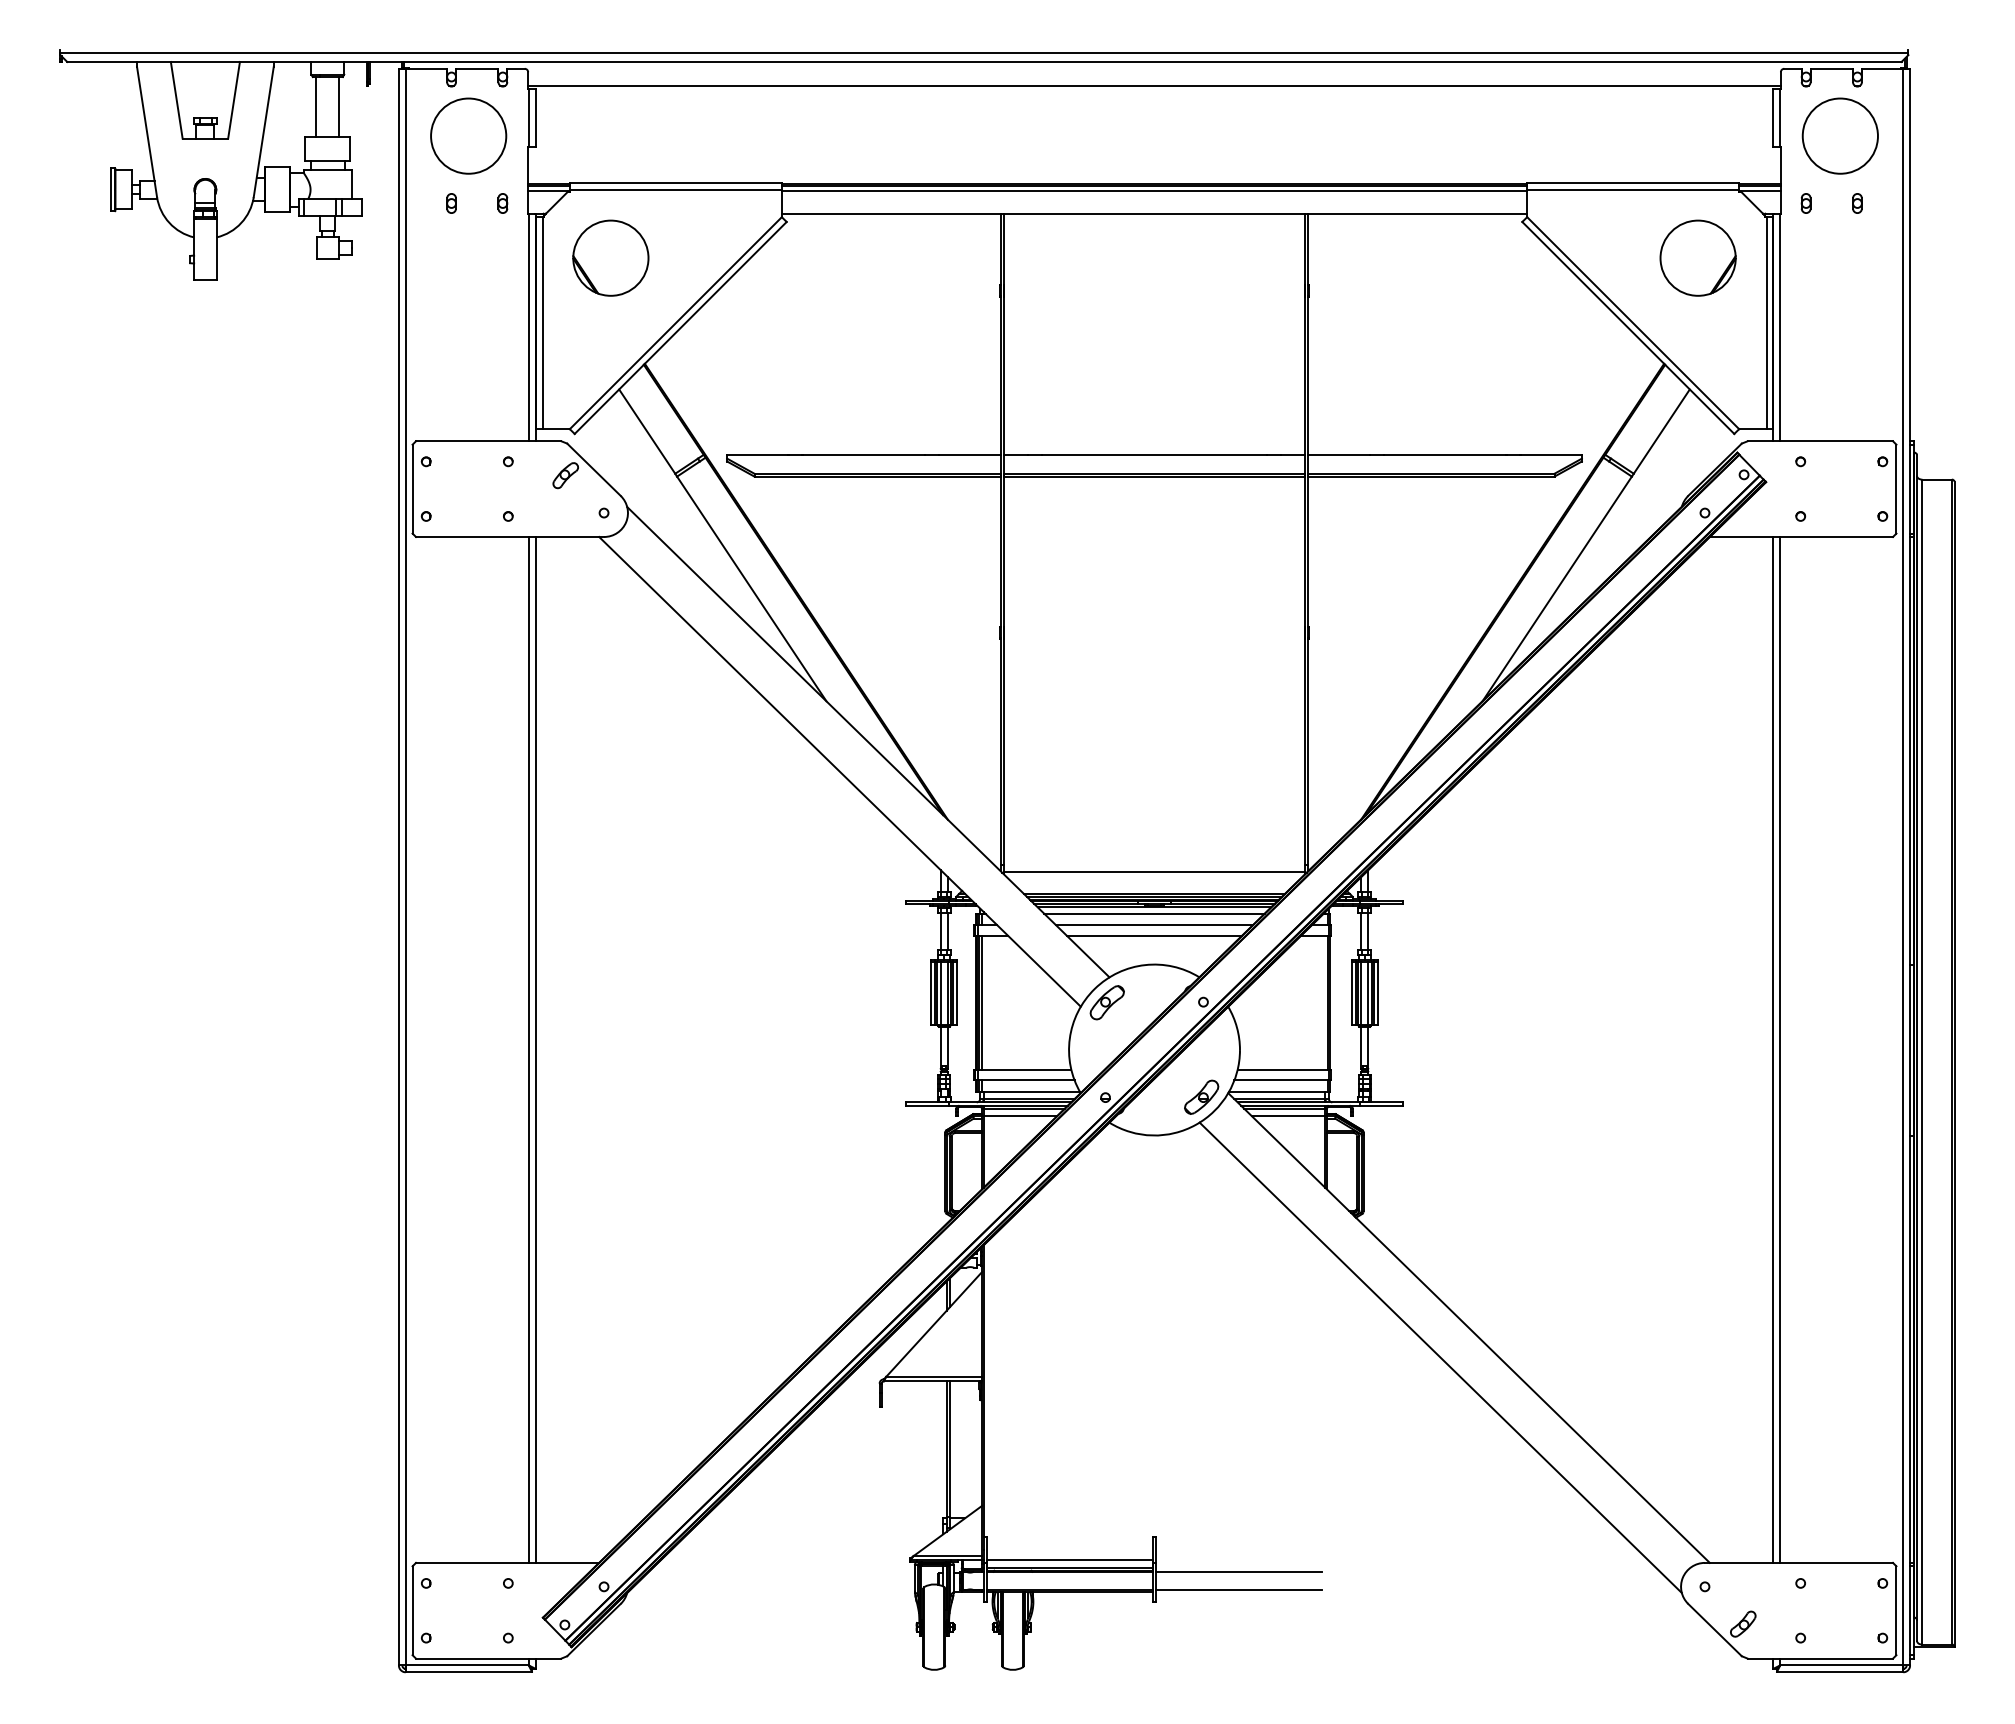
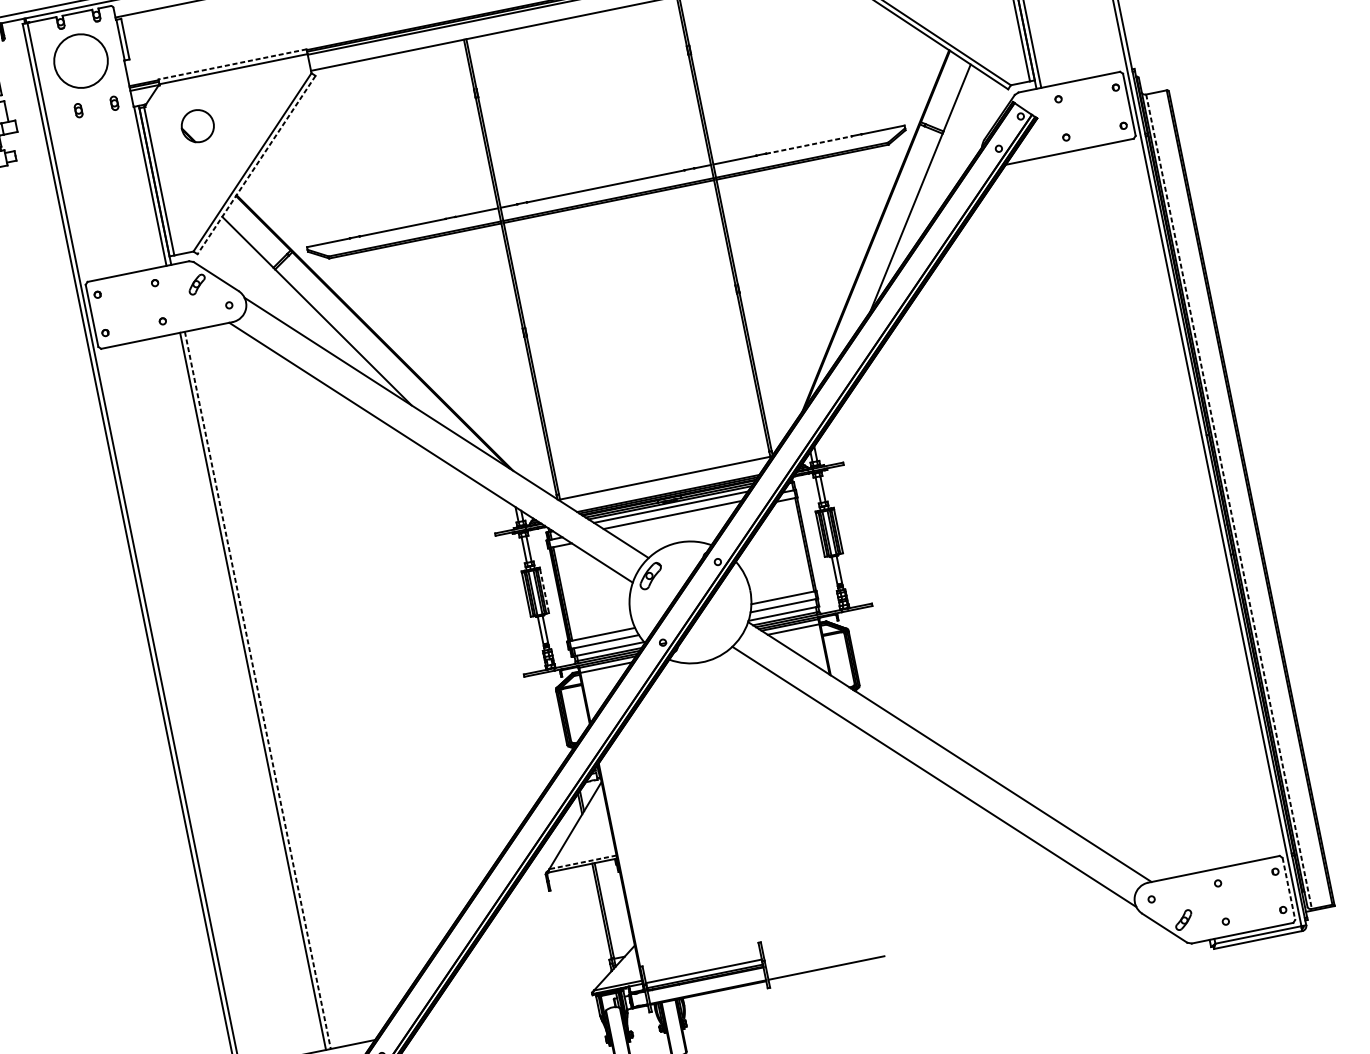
line: (675, 183) -> (232, 64), solid -> dashed
part: (610, 257) -> (197, 125), size x0.6
line: (680, 327) -> (256, 164), solid -> dashed
line: (1445, 454) -> (809, 144), solid -> dashed
line: (1154, 935) -> (674, 522), removed
line: (957, 994) -> (544, 591), solid -> dashed
line: (535, 1049) -> (257, 690), solid -> dashed
line: (1773, 1049) -> (1123, 514), removed
line: (1780, 1049) -> (1128, 513), removed
line: (1922, 1062) -> (1229, 501), solid -> dashed
part: (1201, 1096) -> (729, 628), removed
line: (933, 1376) -> (582, 862), solid -> dashed
line: (1239, 1571) -> (824, 954), removed
line: (1896, 1611) -> (1289, 889), solid -> dashed

